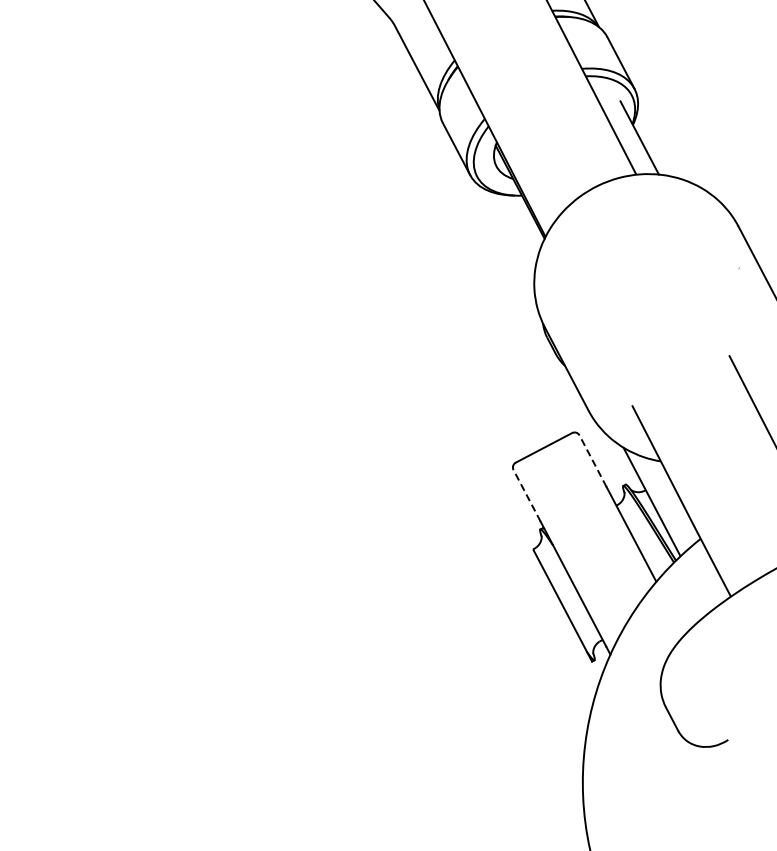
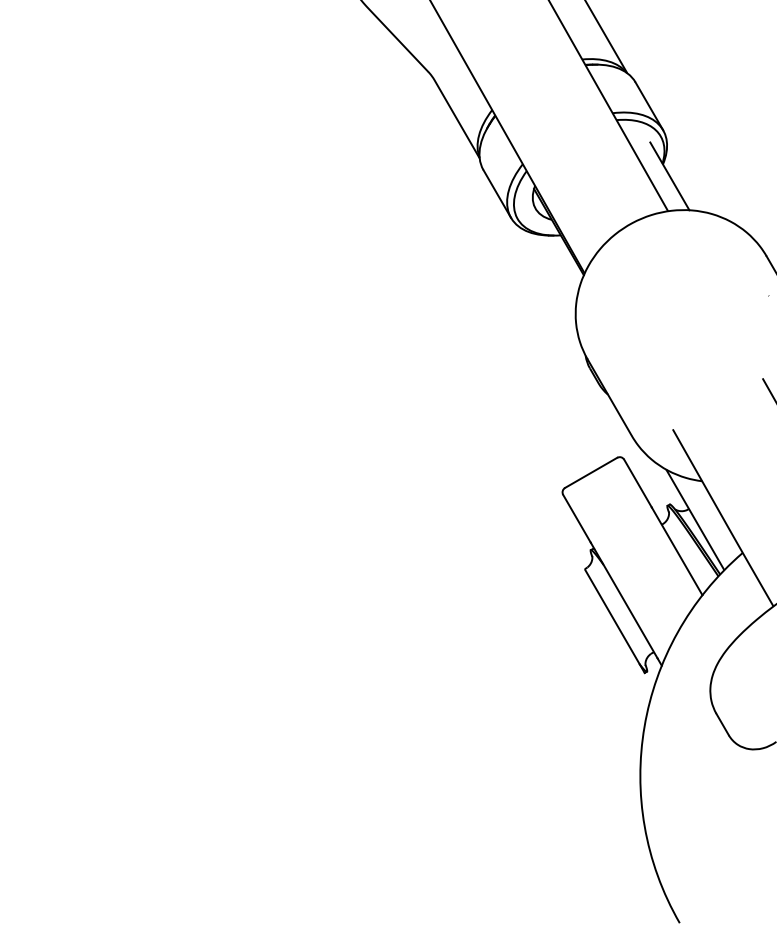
line: (593, 461) -> (638, 483), dashed -> solid
line: (527, 495) -> (577, 518), dashed -> solid

